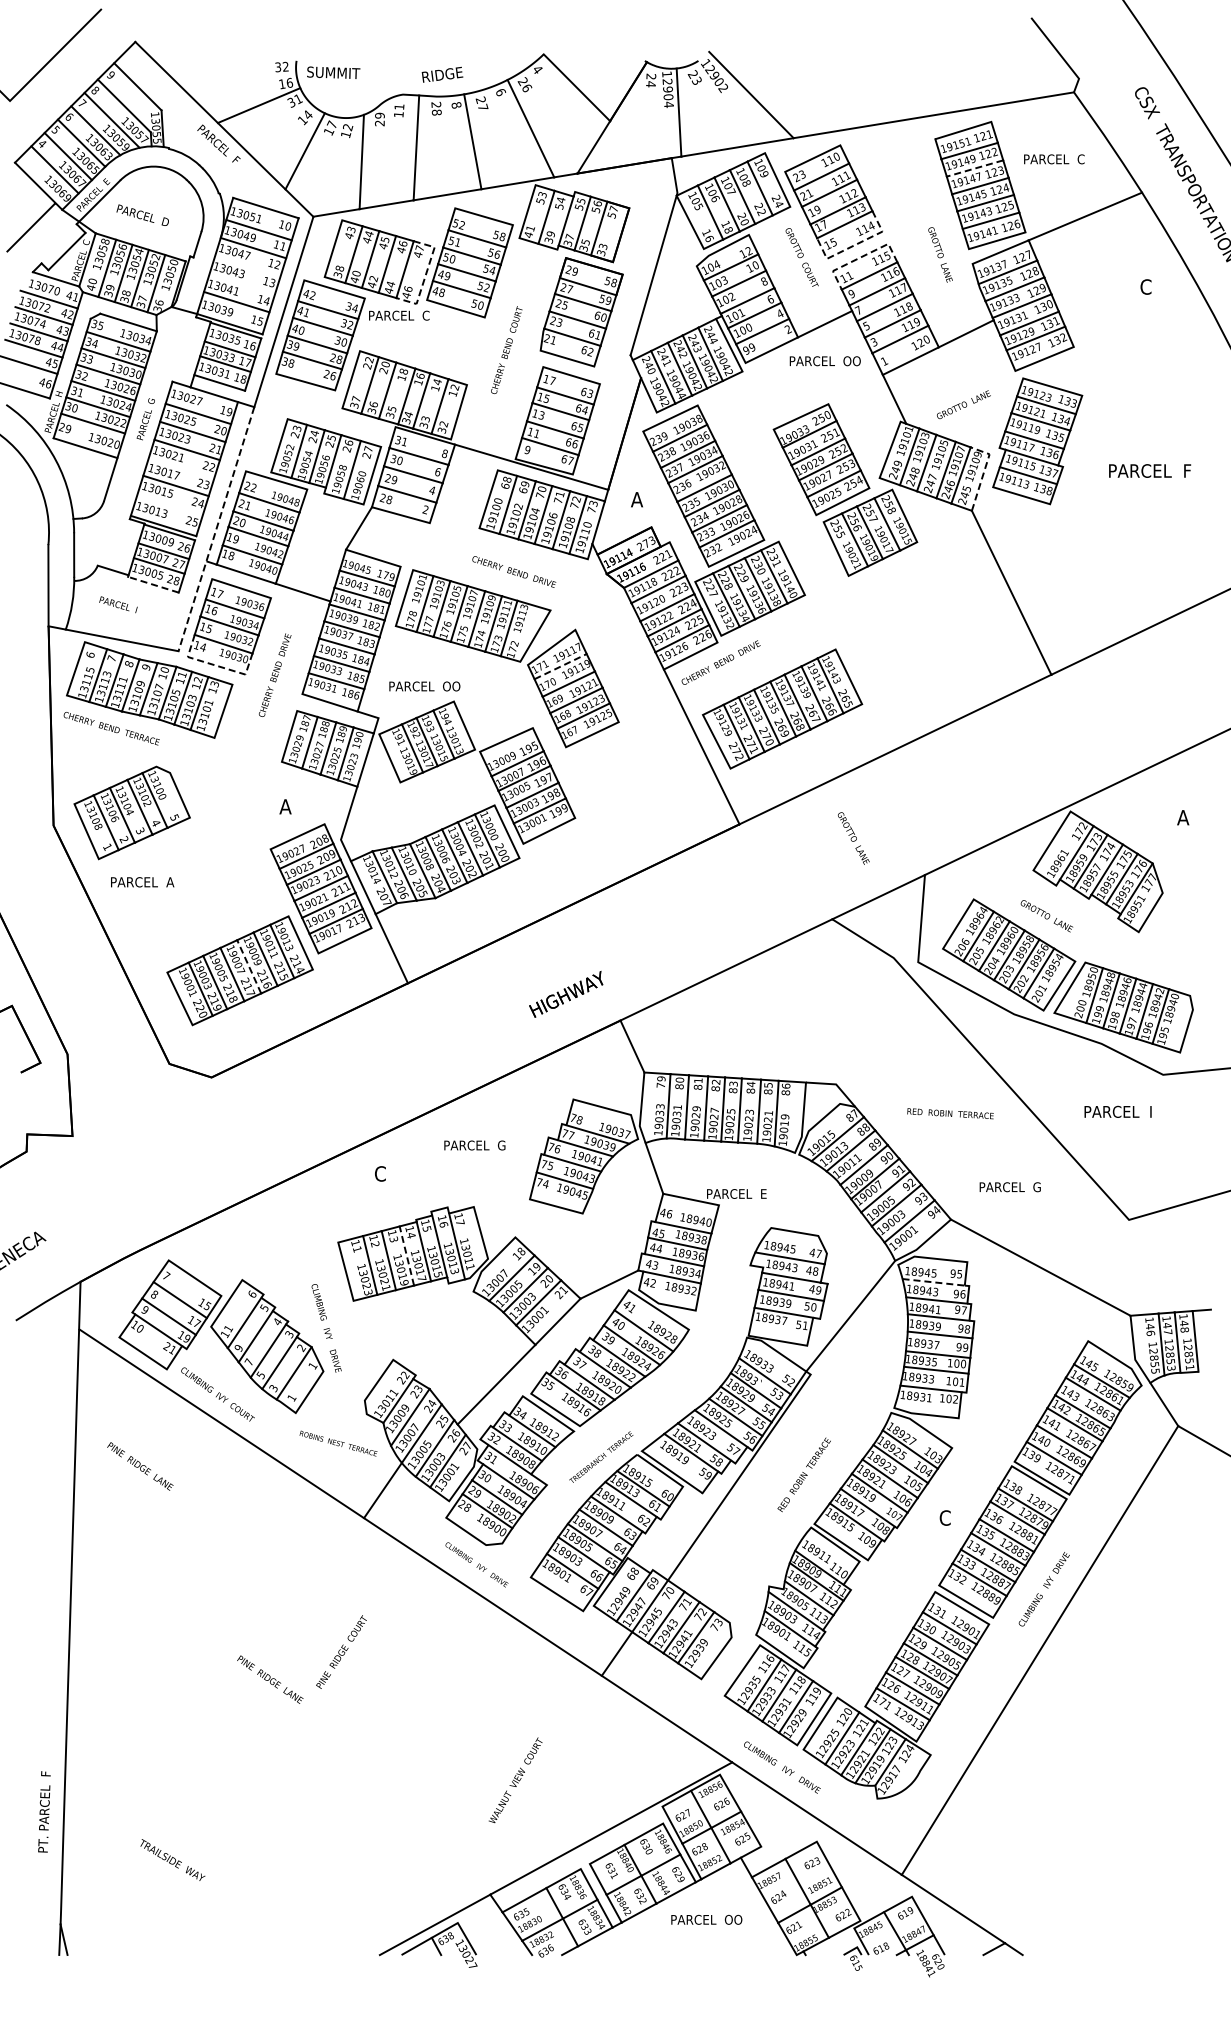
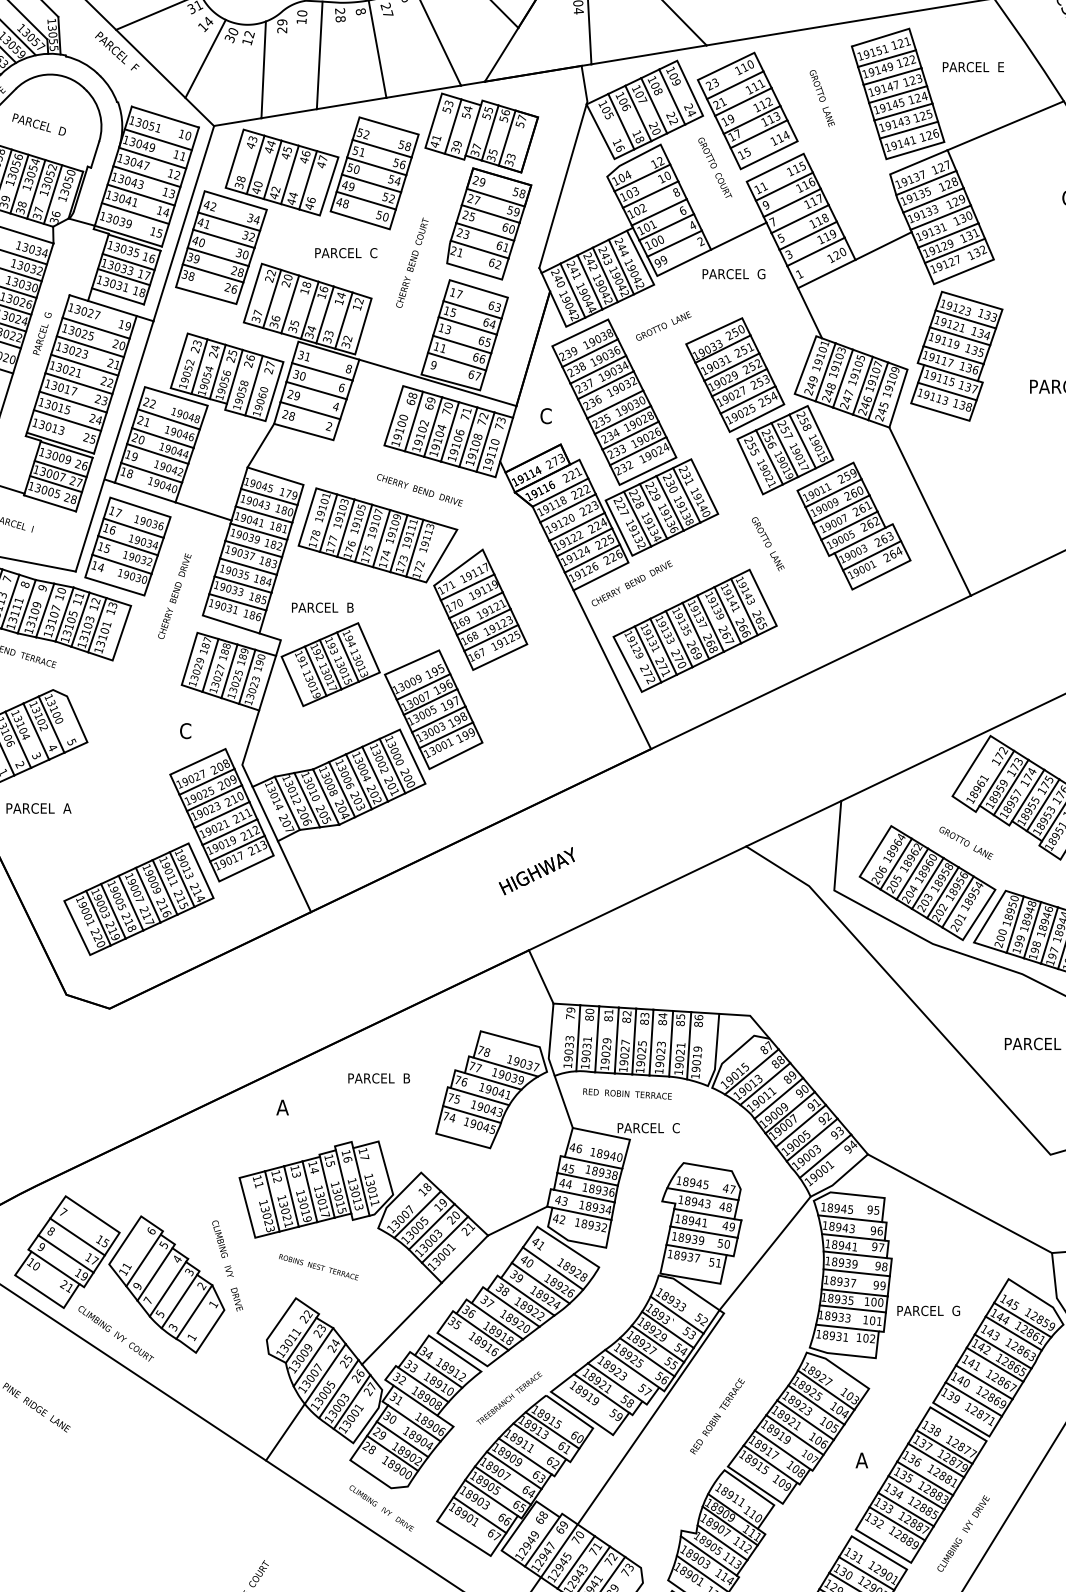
text: (399, 106) -> (302, 12), 11 -> 10
text: (329, 128) -> (230, 35), 17 -> 30
text: (1080, 159) -> (1000, 67), PARCEL  C -> PARCEL  E
line: (974, 168) -> (892, 76), dashed -> solid
line: (854, 245) -> (768, 155), dashed -> solid
text: (940, 254) -> (822, 98), moved
line: (860, 257) -> (775, 167), dashed -> solid
line: (247, 265) -> (146, 175), added
line: (425, 275) -> (329, 186), dashed -> solid
line: (242, 283) -> (141, 194), added
text: (399, 315) -> (346, 252), moved
text: (854, 361) -> (768, 274), PARCEL  OO -> PARCEL  G
text: (963, 404) -> (663, 325), moved
line: (181, 467) -> (78, 383), added
line: (984, 472) -> (902, 388), dashed -> solid
text: (636, 499) -> (545, 415), A -> C
line: (170, 503) -> (67, 420), added
line: (216, 529) -> (114, 446), dashed -> solid
line: (153, 584) -> (50, 503), dashed -> solid
part: (937, 606) -> (854, 525), added
line: (216, 665) -> (114, 586), dashed -> solid
line: (560, 666) -> (467, 587), dashed -> solid
text: (451, 686) -> (355, 607), PARCEL  OO -> PARCEL  B
text: (285, 806) -> (185, 730), A -> C
text: (853, 838) -> (767, 544), moved
line: (249, 966) -> (148, 894), dashed -> solid
text: (566, 993) -> (537, 870), moved
text: (950, 1113) -> (627, 1093), moved
text: (501, 1145) -> (406, 1078), PARCEL  G -> PARCEL  B
text: (380, 1173) -> (282, 1107), C -> A
text: (1009, 1187) -> (927, 1311), moved
text: (763, 1193) -> (675, 1127), PARCEL  E -> PARCEL  C
line: (406, 1255) -> (309, 1191), dashed -> solid
line: (934, 1282) -> (851, 1218), dashed -> solid
text: (338, 1443) -> (318, 1267), moved
text: (945, 1517) -> (862, 1459), C -> A

